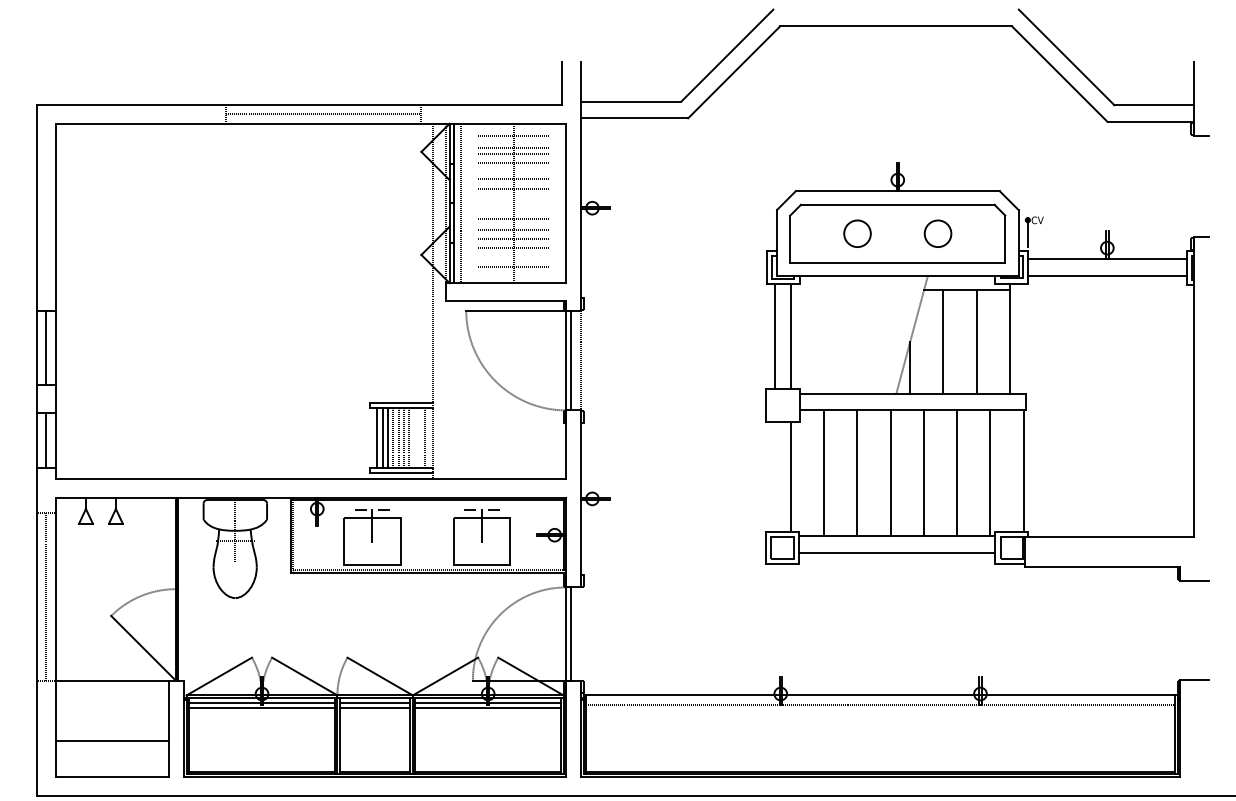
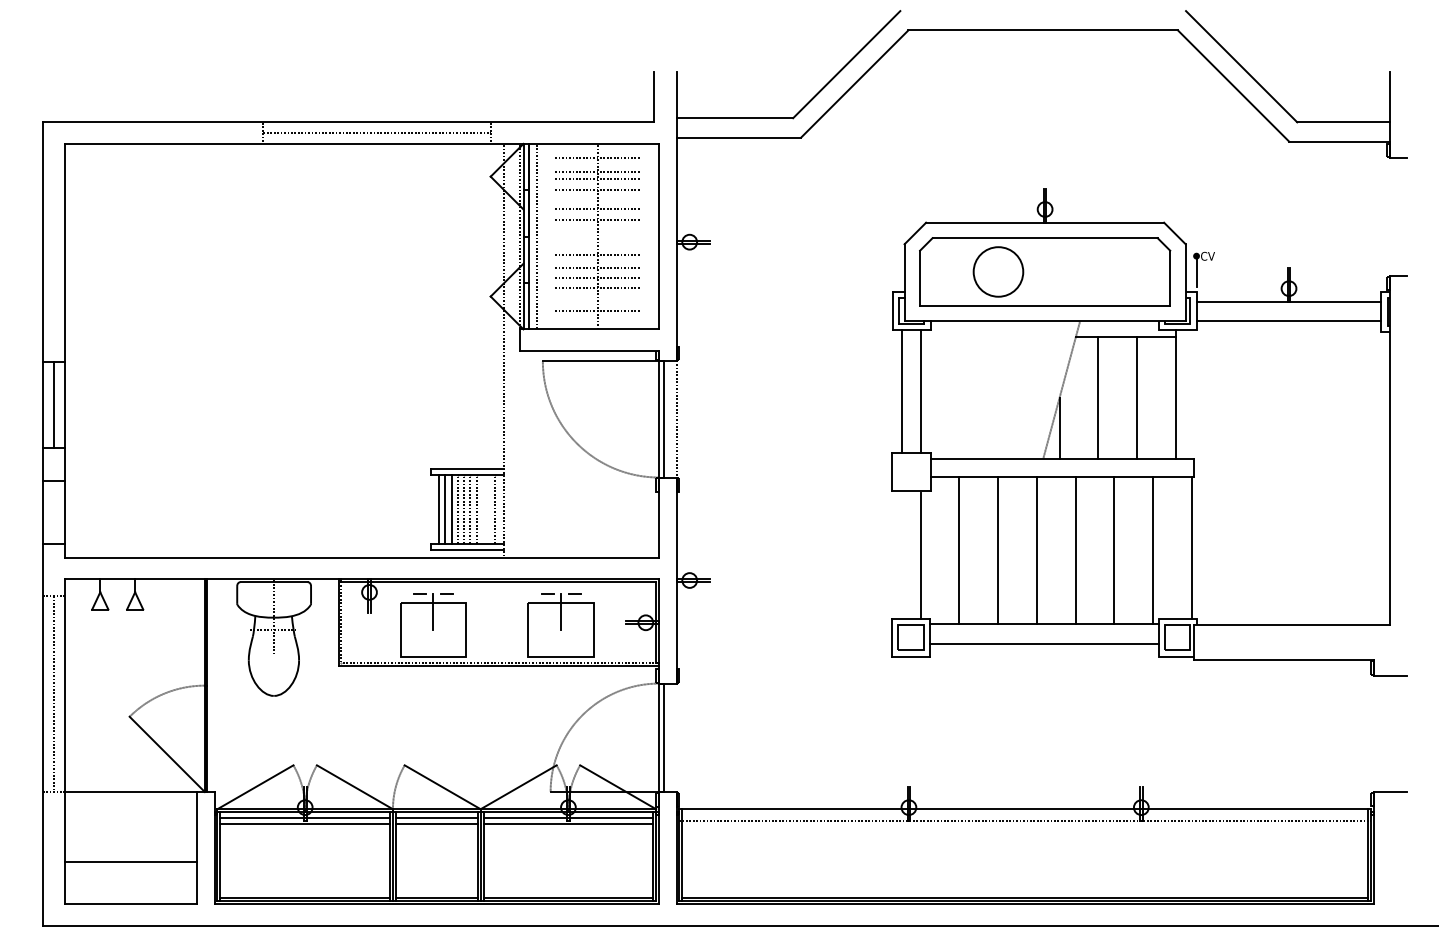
circle: (856, 233) -> (997, 271), size x1.6
circle: (937, 233) -> (1091, 271), removed
line: (46, 440) -> (54, 512), removed

